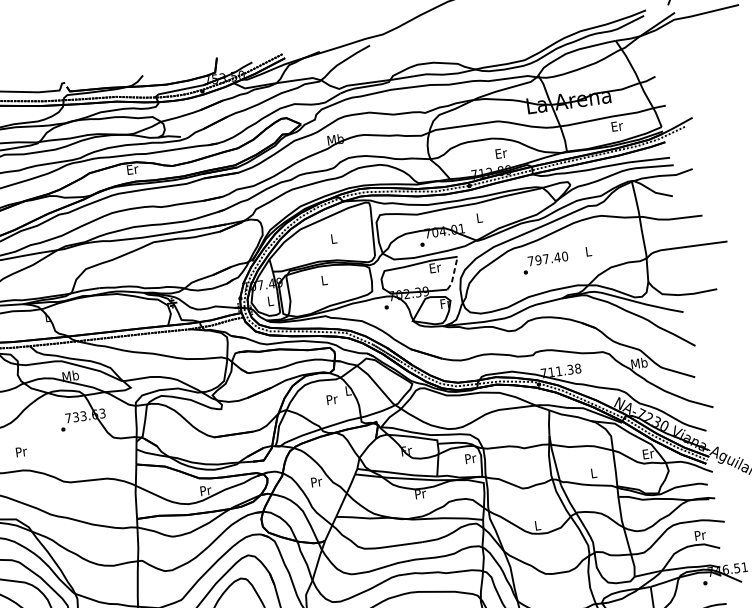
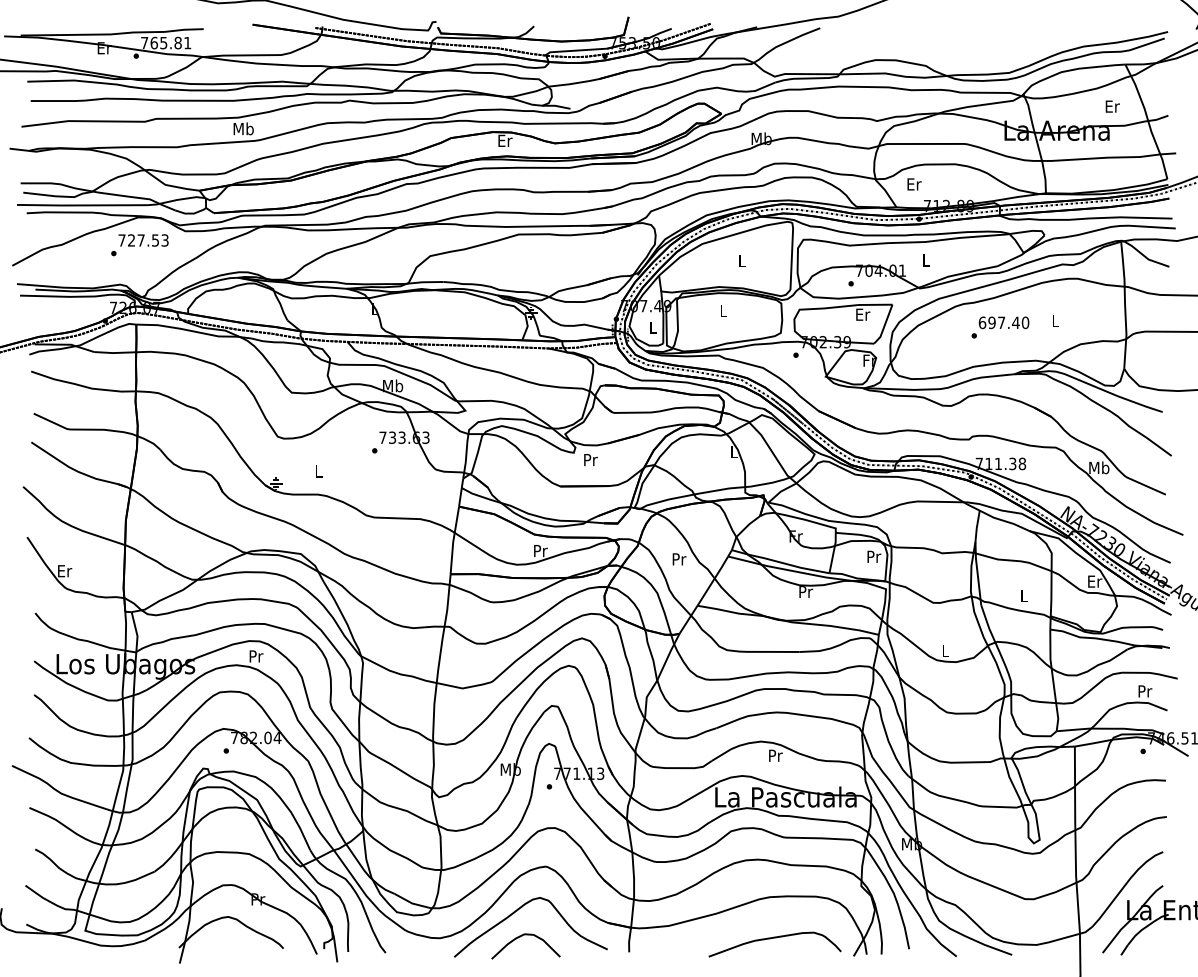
text: (617, 126) -> (1112, 106), moved
text: (501, 153) -> (914, 184), moved
text: (530, 260) -> (982, 322), 797.40 -> 697.40
line: (453, 274) -> (884, 325), dashed -> solid
text: (332, 400) -> (590, 460), moved
text: (21, 451) -> (319, 471), Pr -> L

